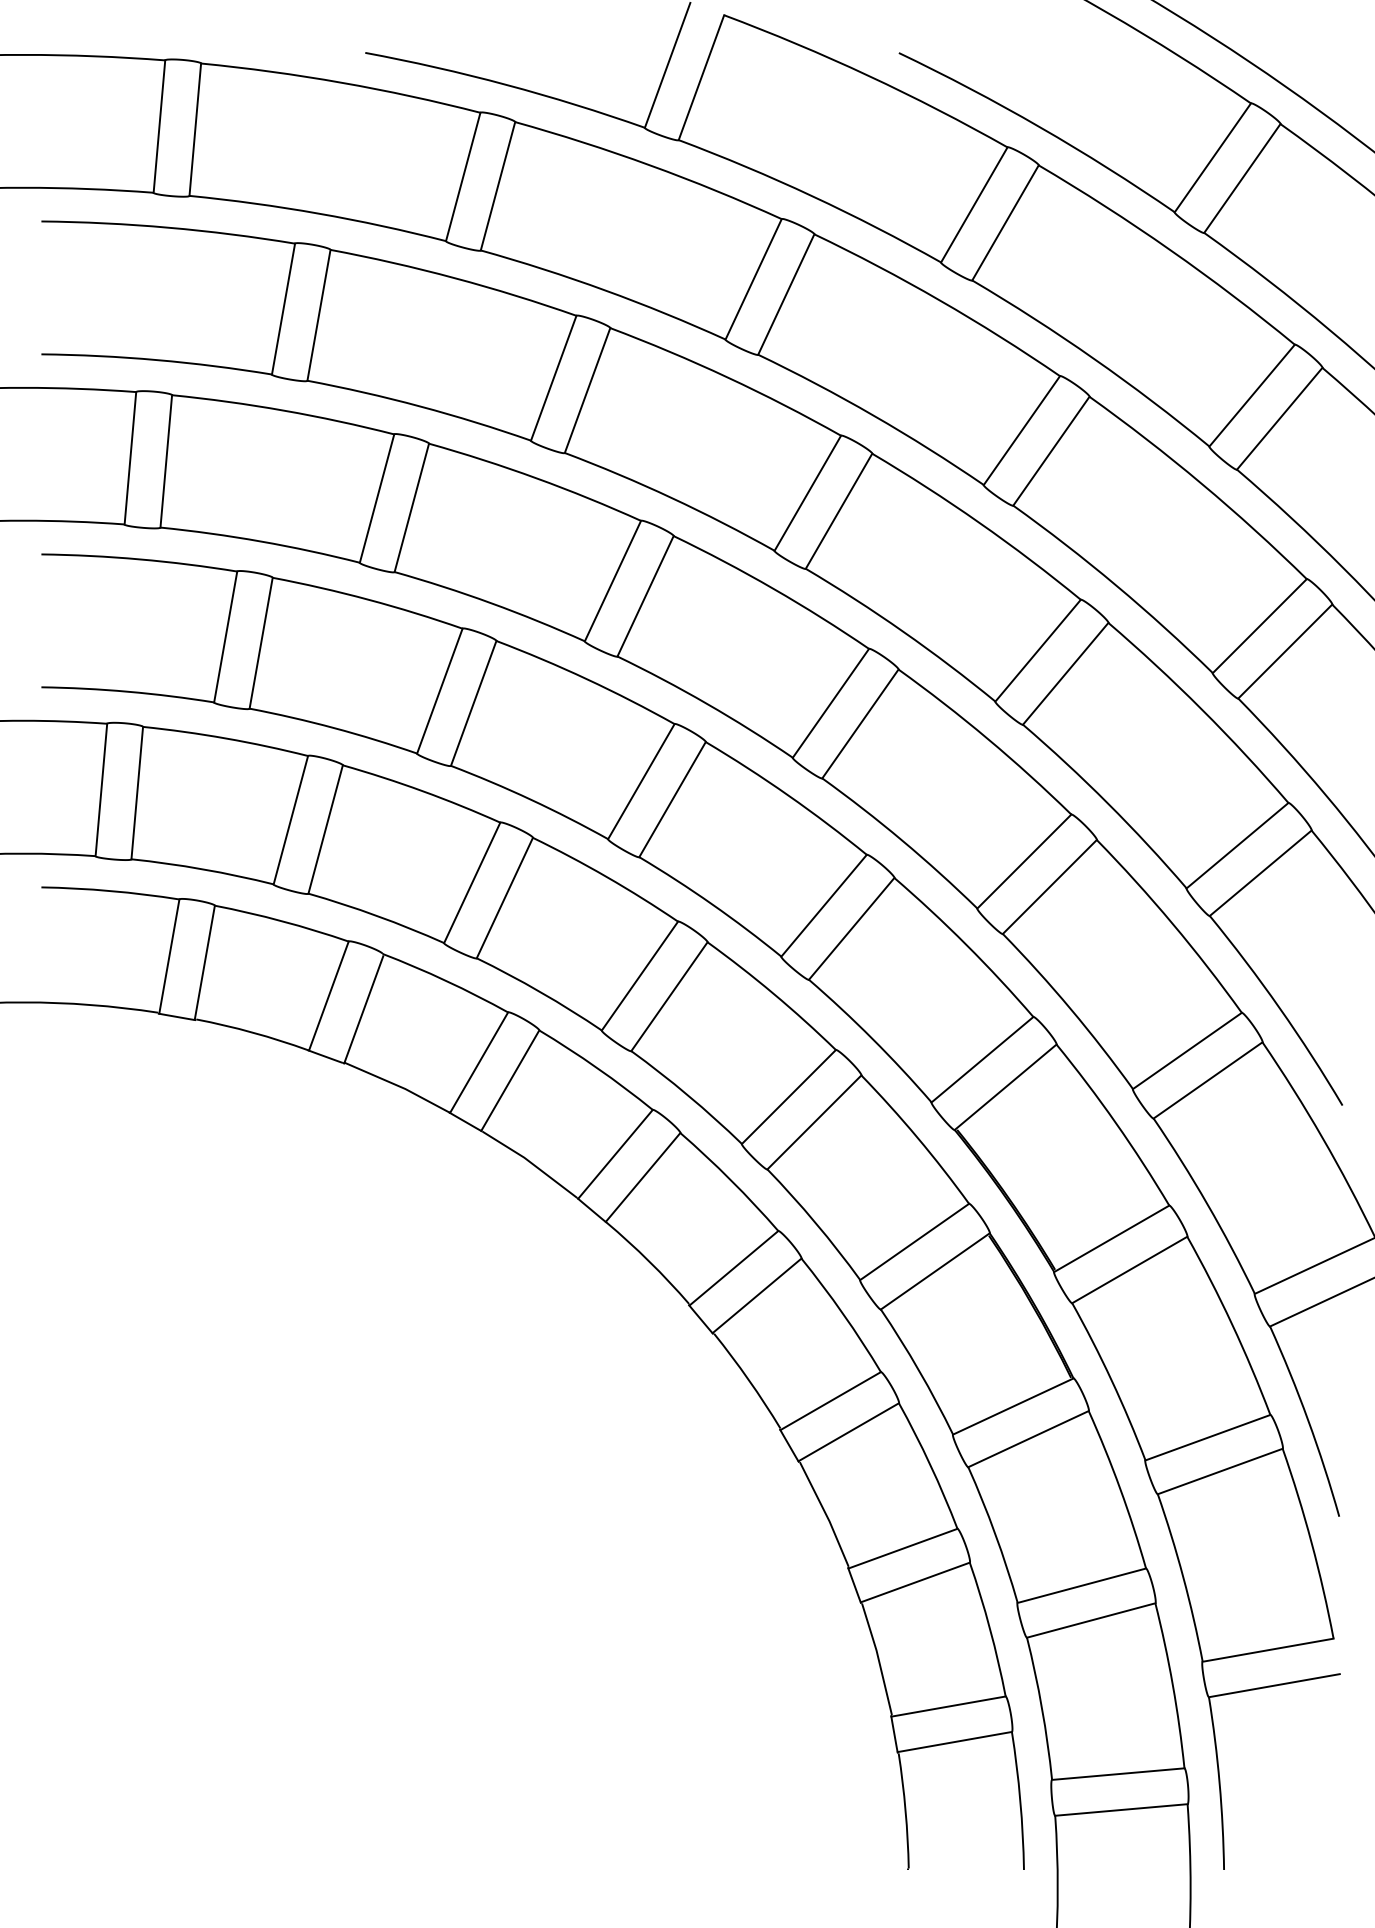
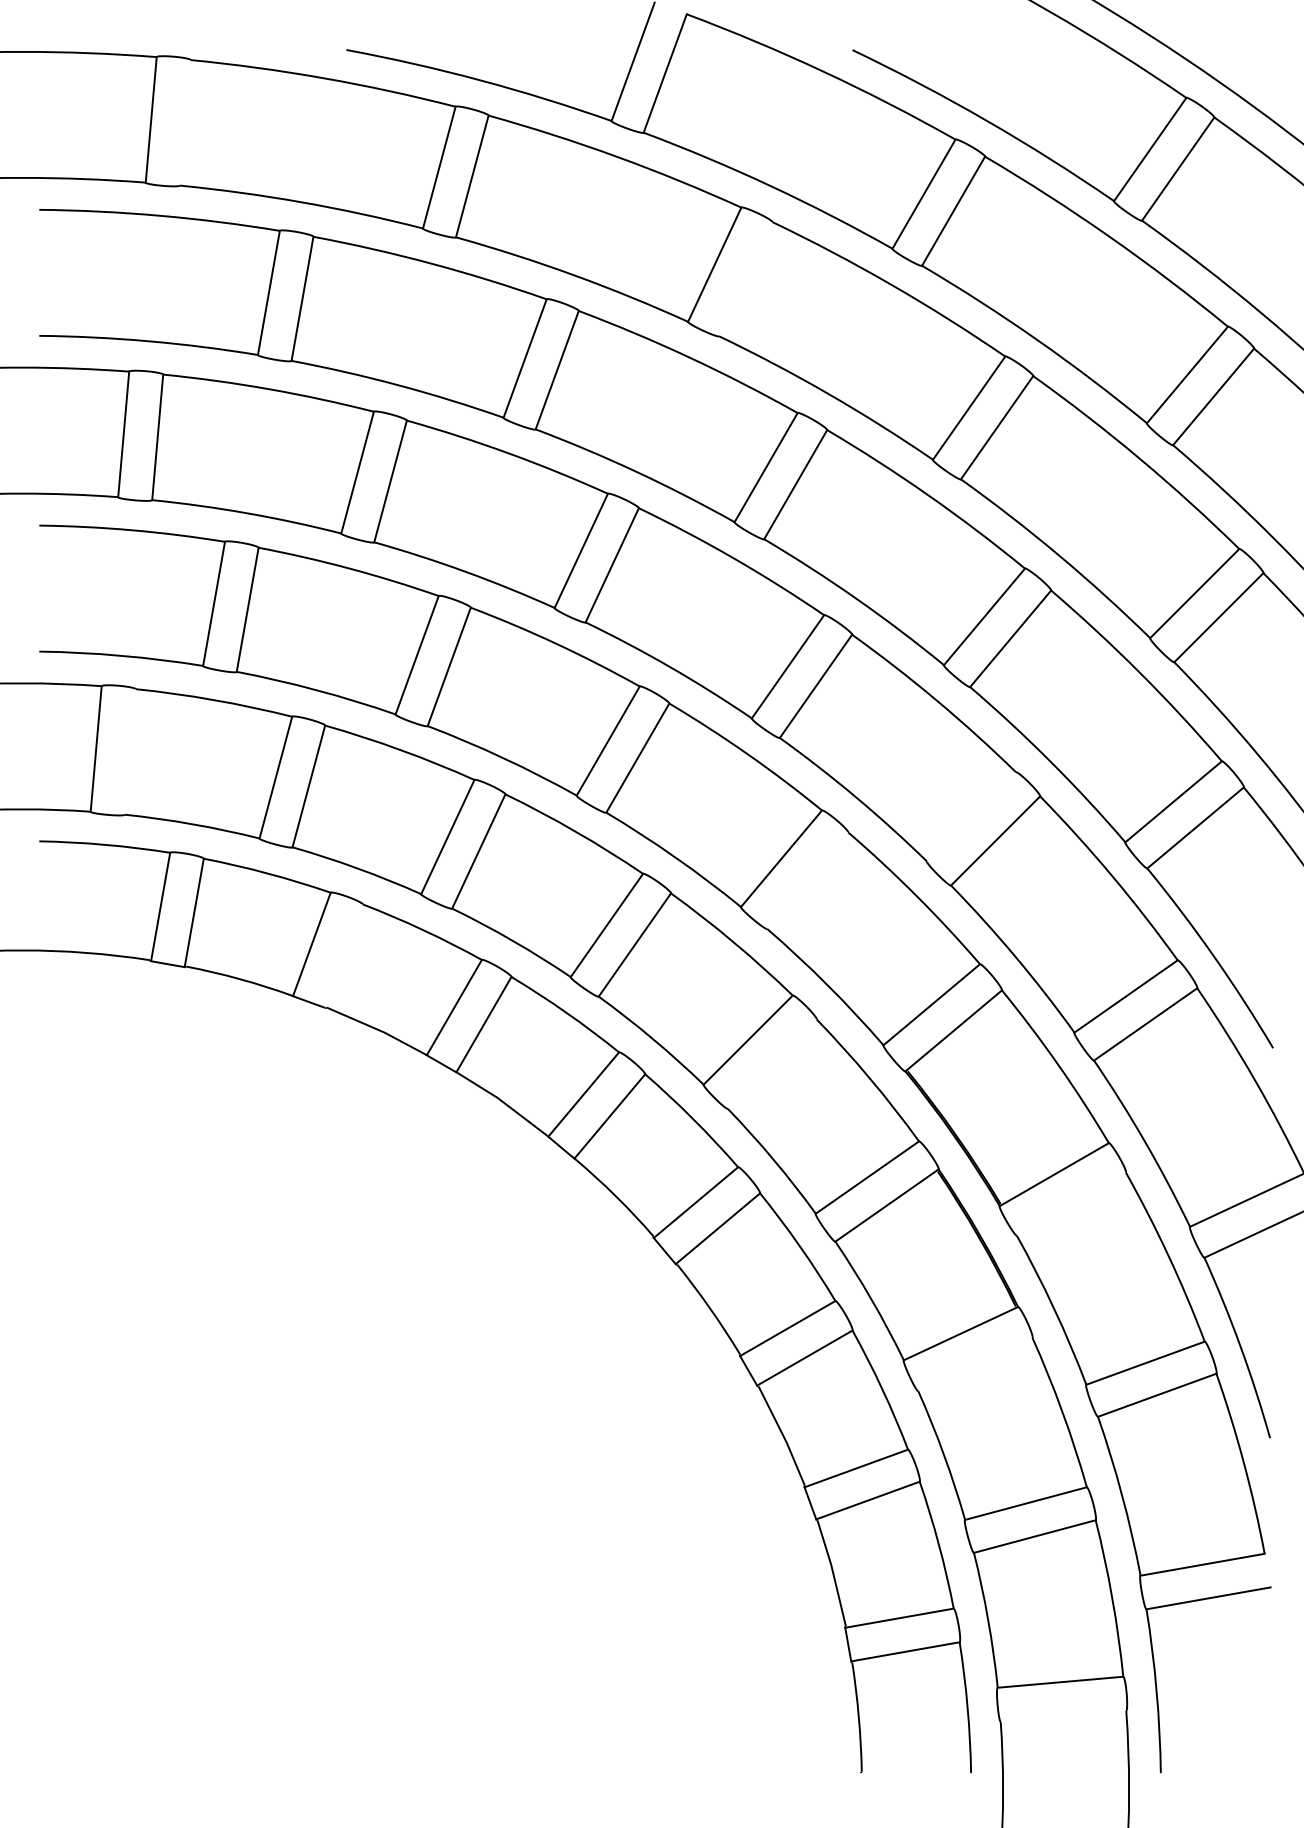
line: (194, 129) -> (184, 122), removed
line: (786, 294) -> (745, 279), removed
line: (136, 792) -> (129, 751), removed
line: (1024, 861) -> (971, 816), removed
line: (851, 928) -> (807, 880), removed
line: (363, 1009) -> (344, 957), removed
line: (813, 1121) -> (771, 1063), removed
line: (1128, 1269) -> (1070, 1203), removed
line: (1028, 1439) -> (975, 1364), removed
line: (1121, 1809) -> (1063, 1715), removed

